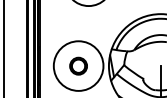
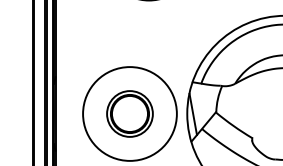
part: (78, 66) -> (129, 114), size x1.43

